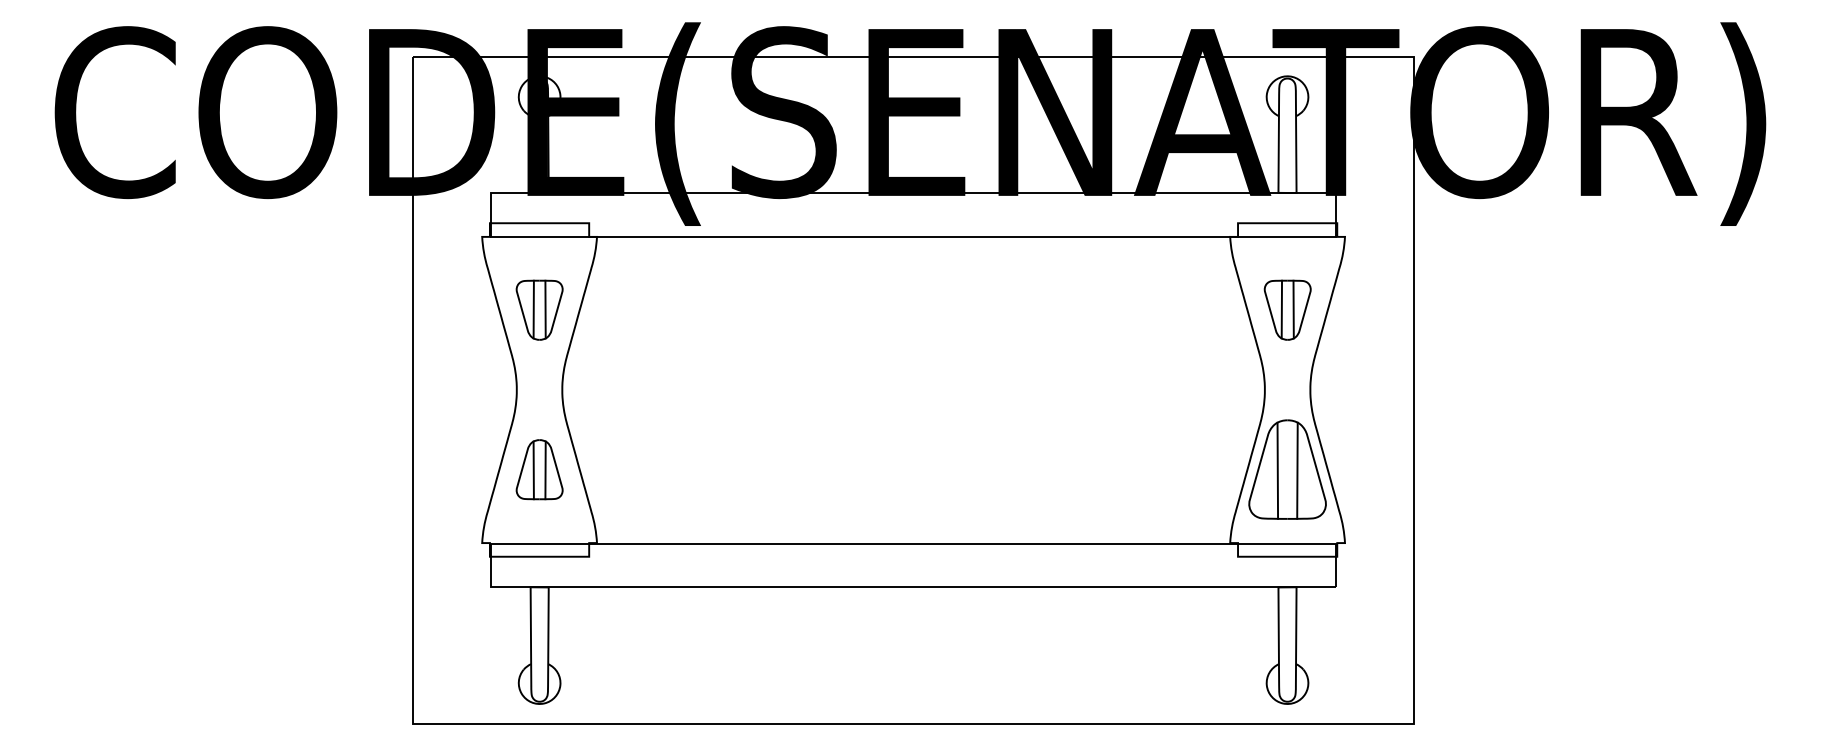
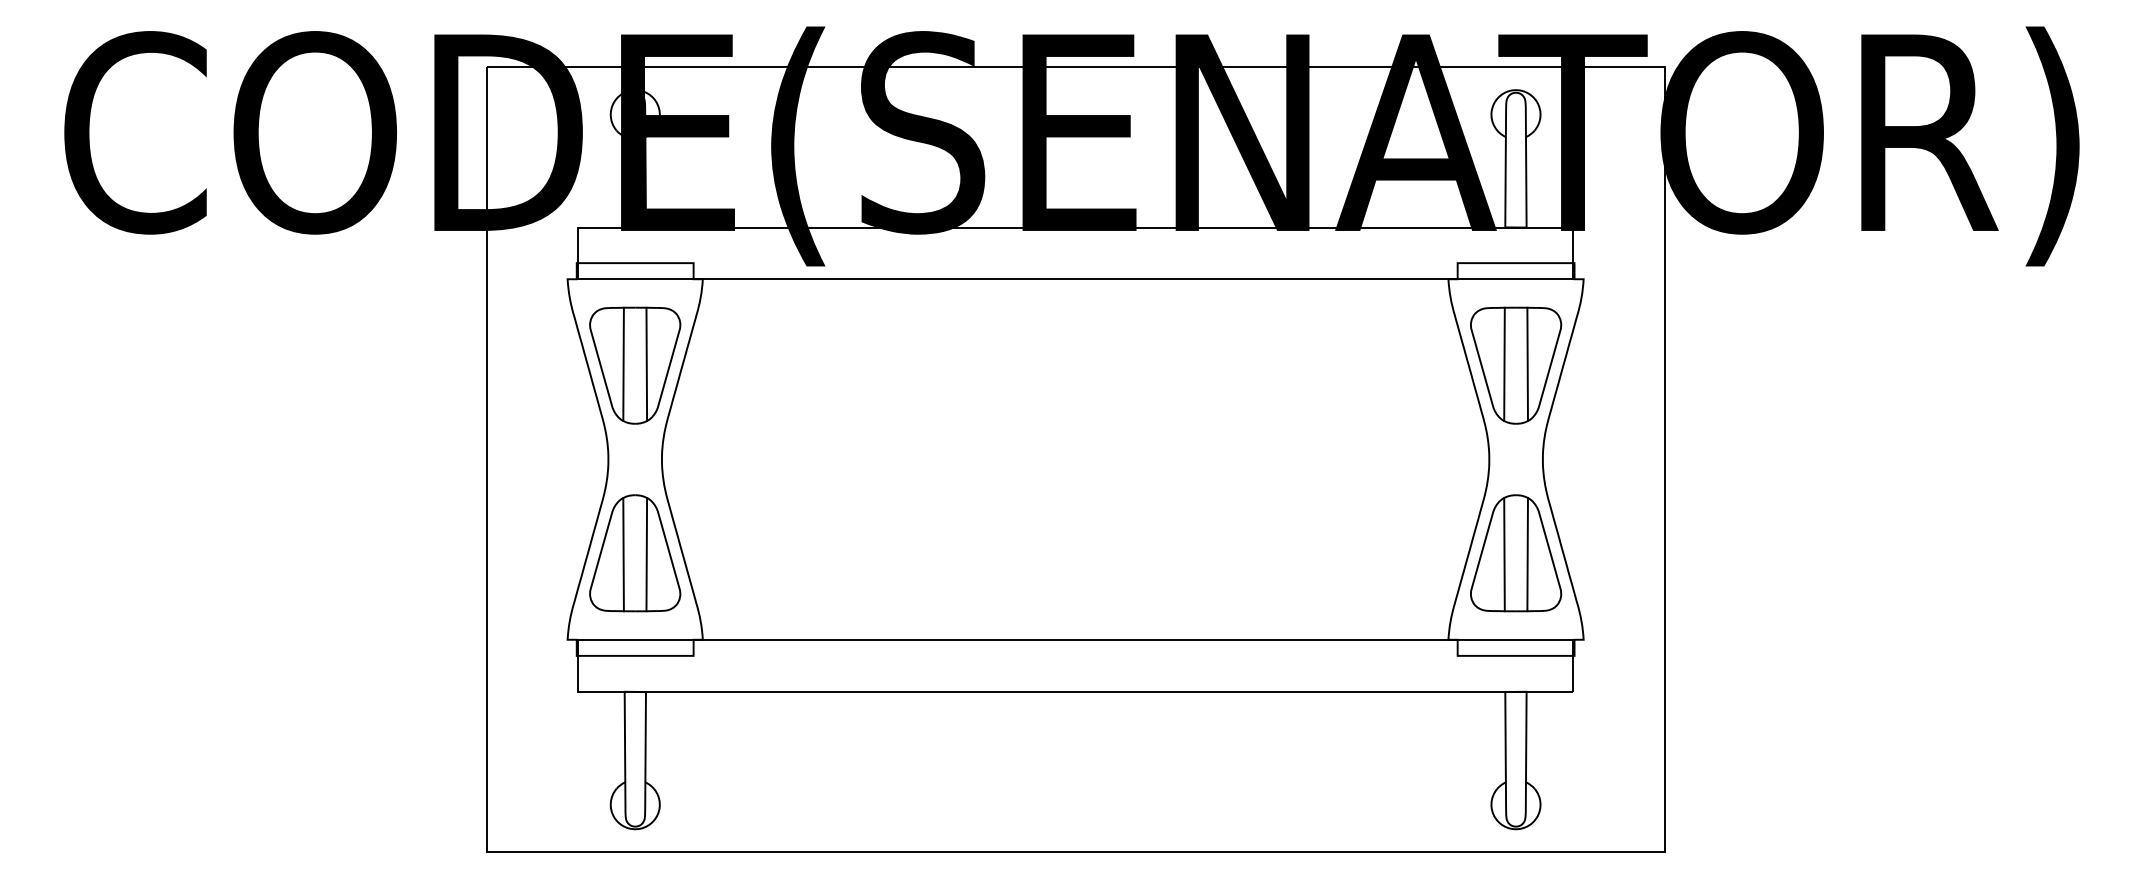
part: (539, 310) -> (635, 365), size x1.67
part: (1287, 310) -> (1516, 365), size x1.67
part: (539, 469) -> (635, 553), size x1.67

